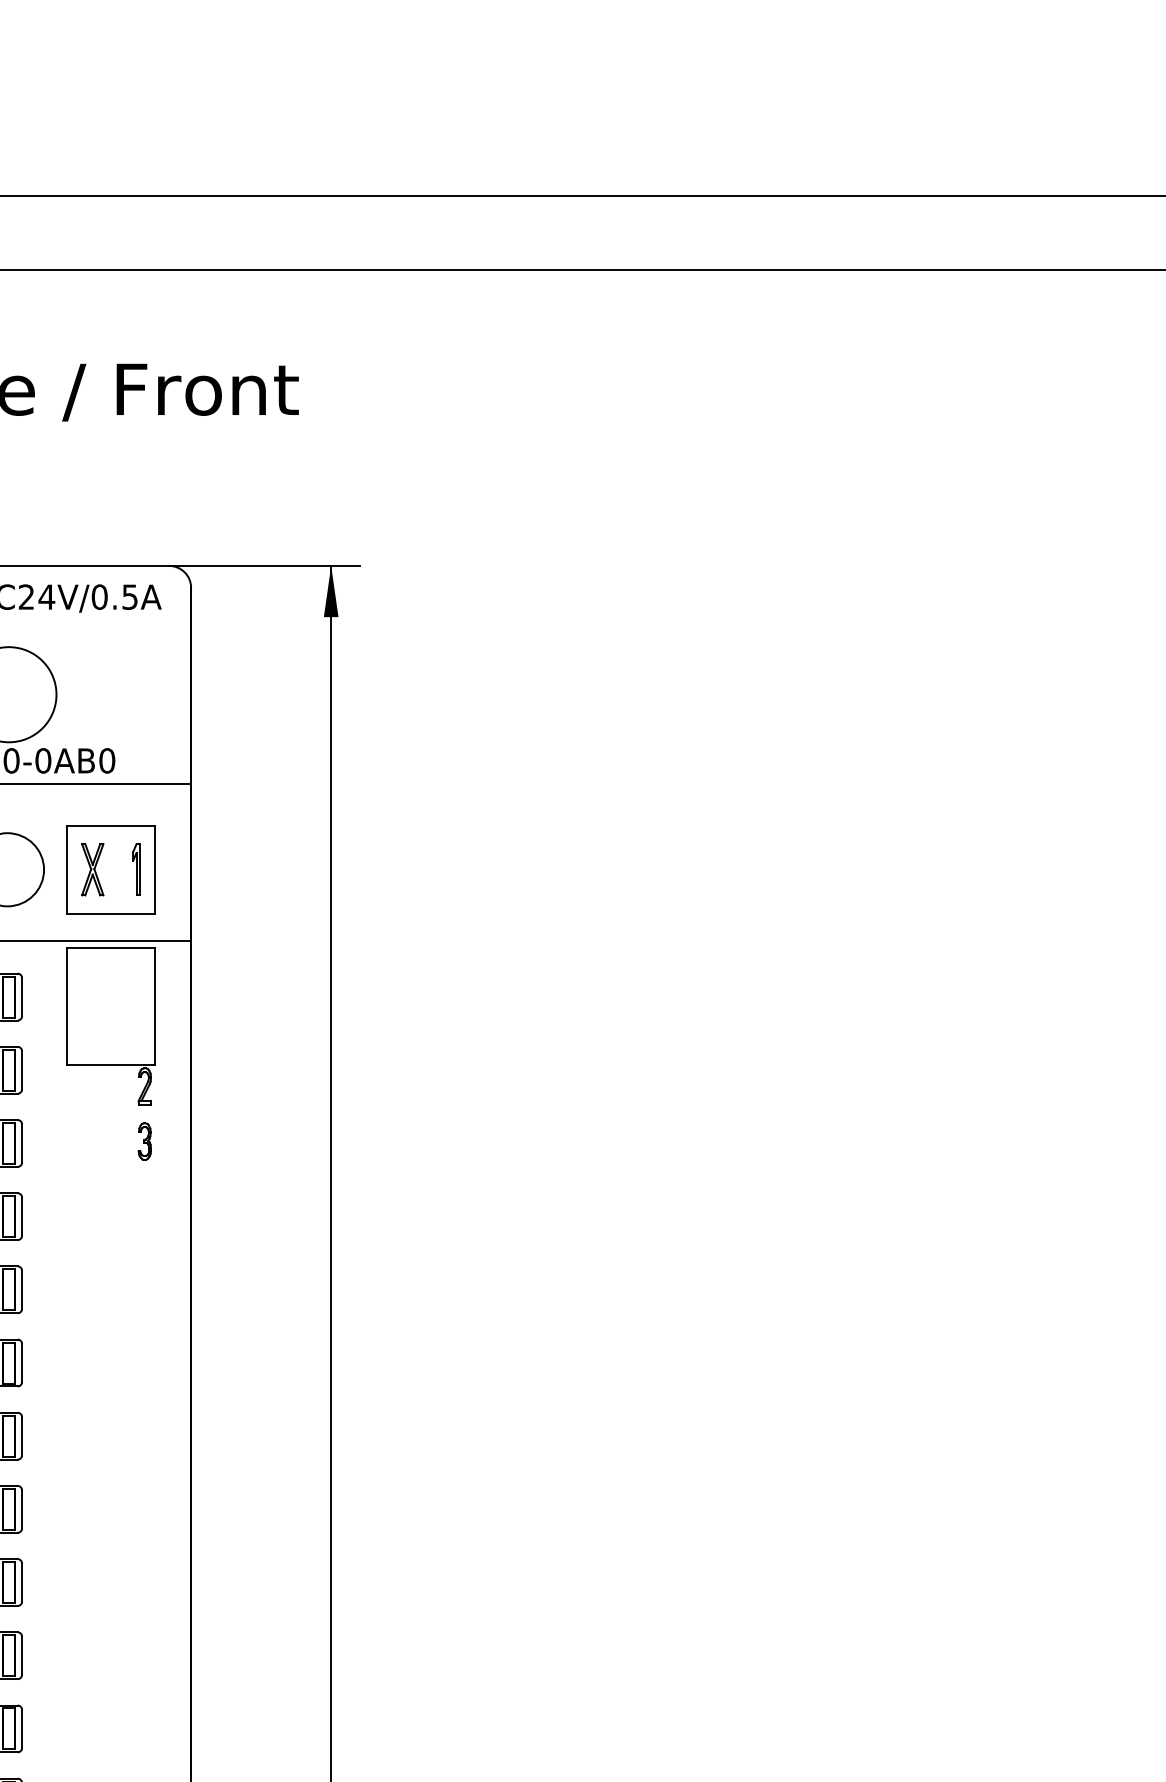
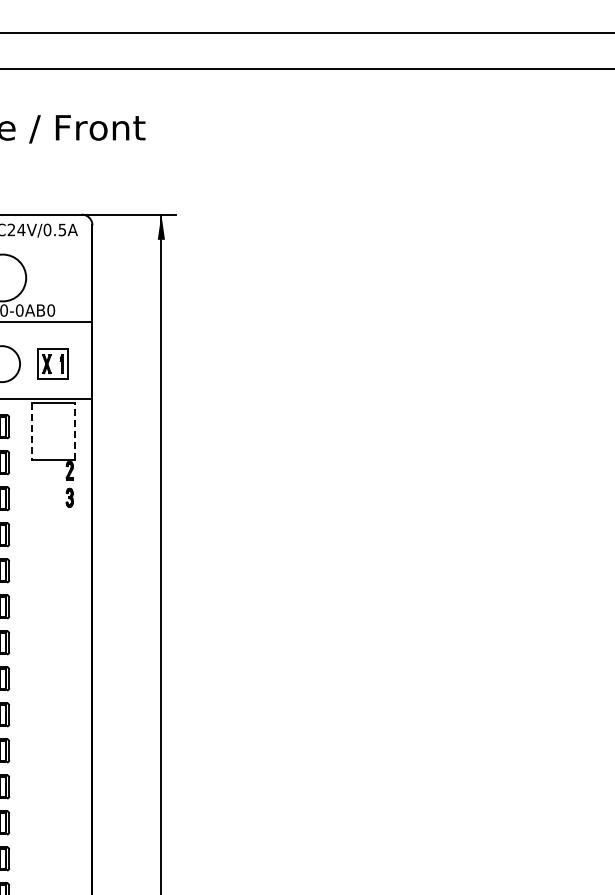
part: (111, 870) -> (53, 364), size x0.7
line: (67, 1006) -> (31, 431), solid -> dashed
line: (154, 1006) -> (74, 431), solid -> dashed

